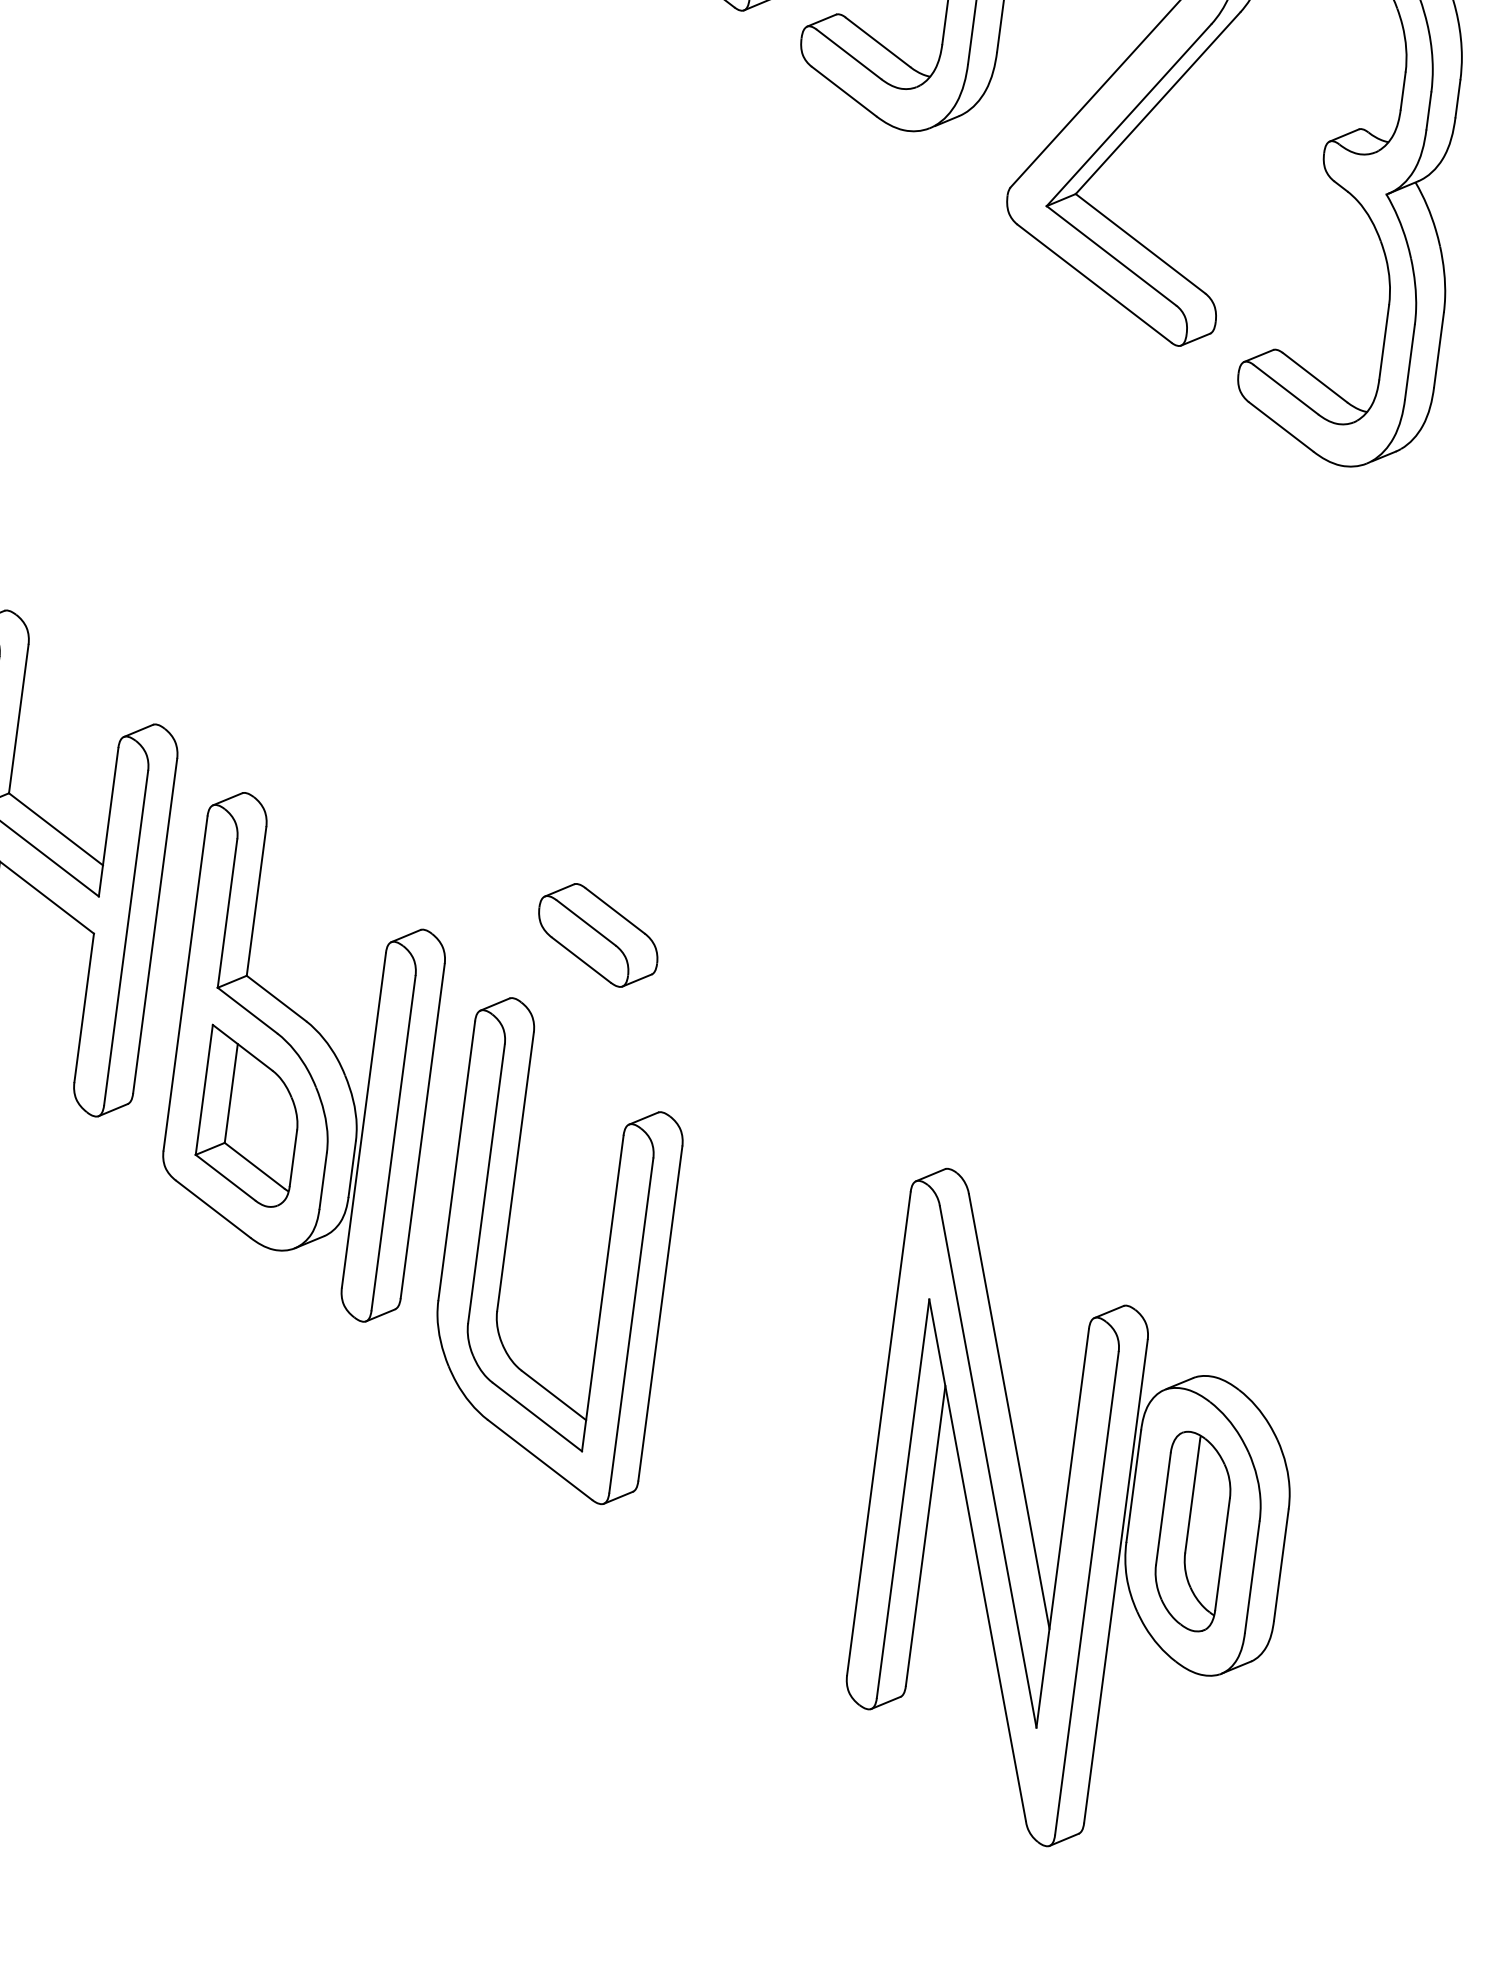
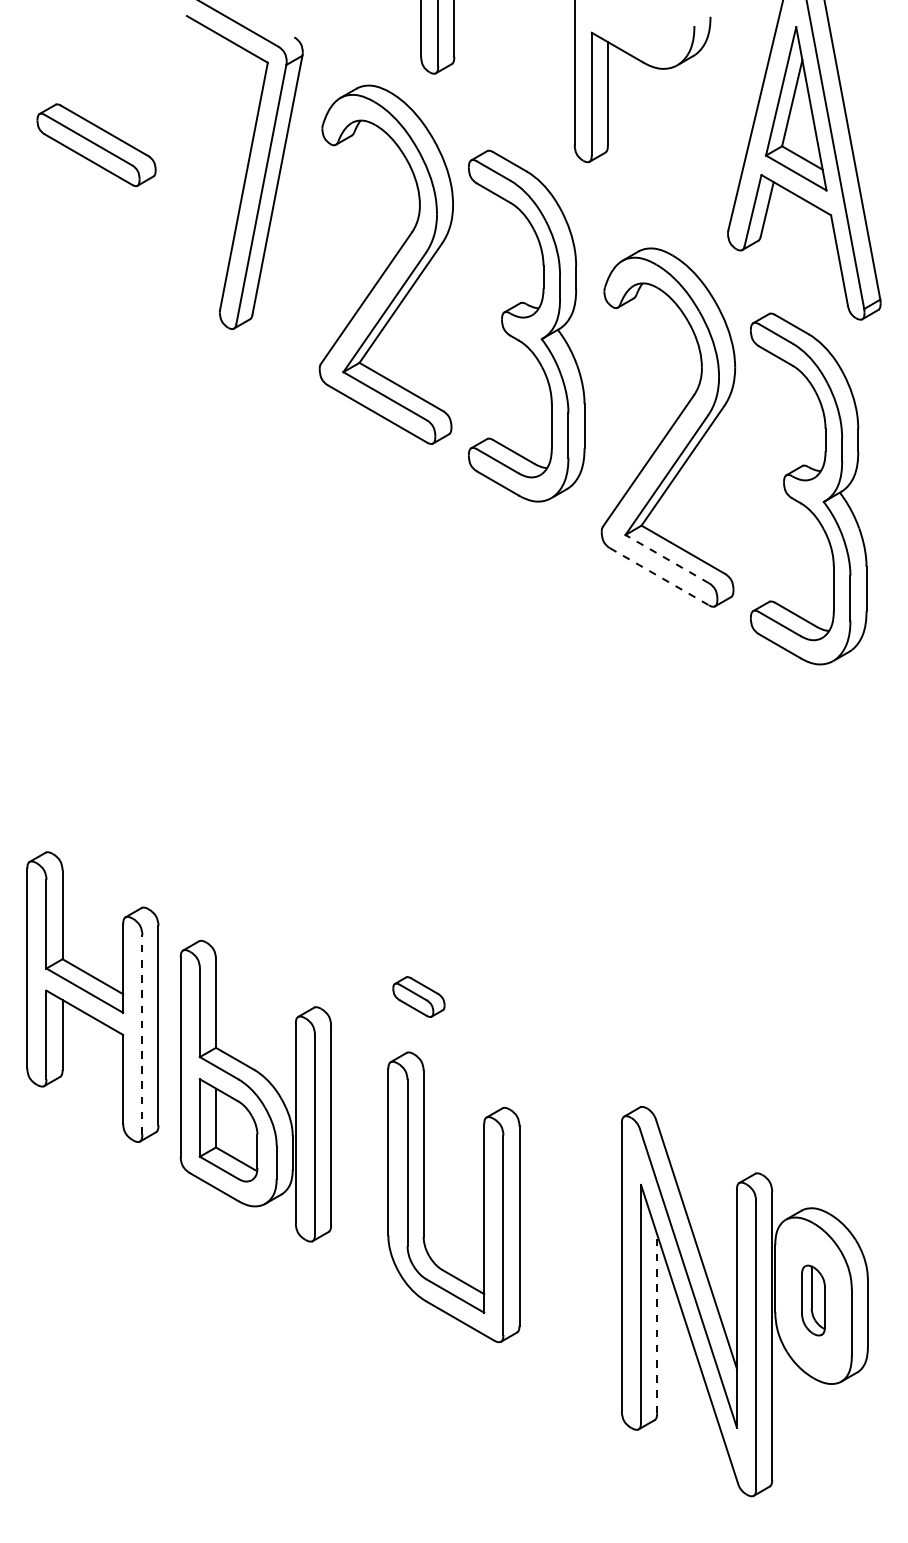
line: (1110, 254) -> (666, 558), solid -> dashed
line: (1094, 283) -> (659, 576), solid -> dashed
part: (597, 934) -> (418, 996), size x0.7
line: (126, 937) -> (142, 1034), solid -> dashed
part: (507, 1244) -> (424, 1197), moved
part: (1192, 1531) -> (813, 1300), size x0.6
line: (926, 1535) -> (657, 1323), solid -> dashed

